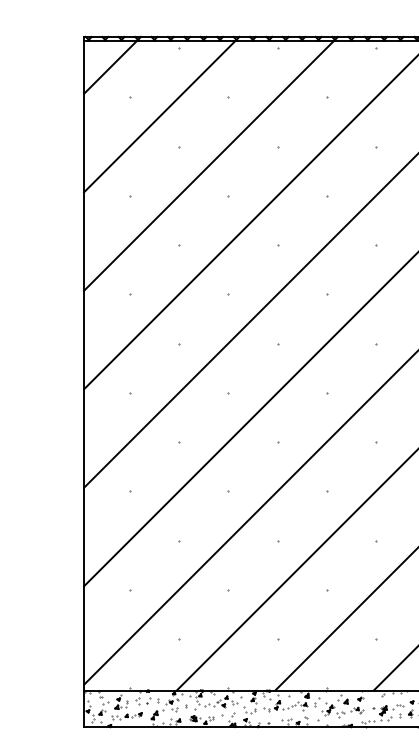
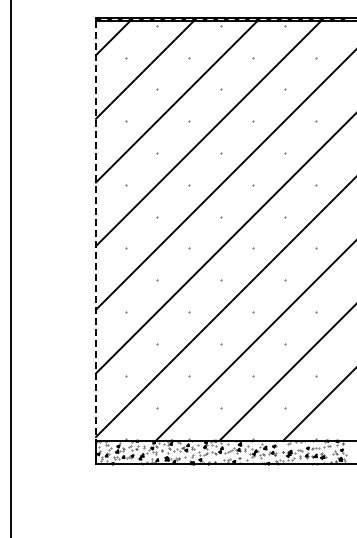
line: (84, 365) -> (96, 230), solid -> dashed

